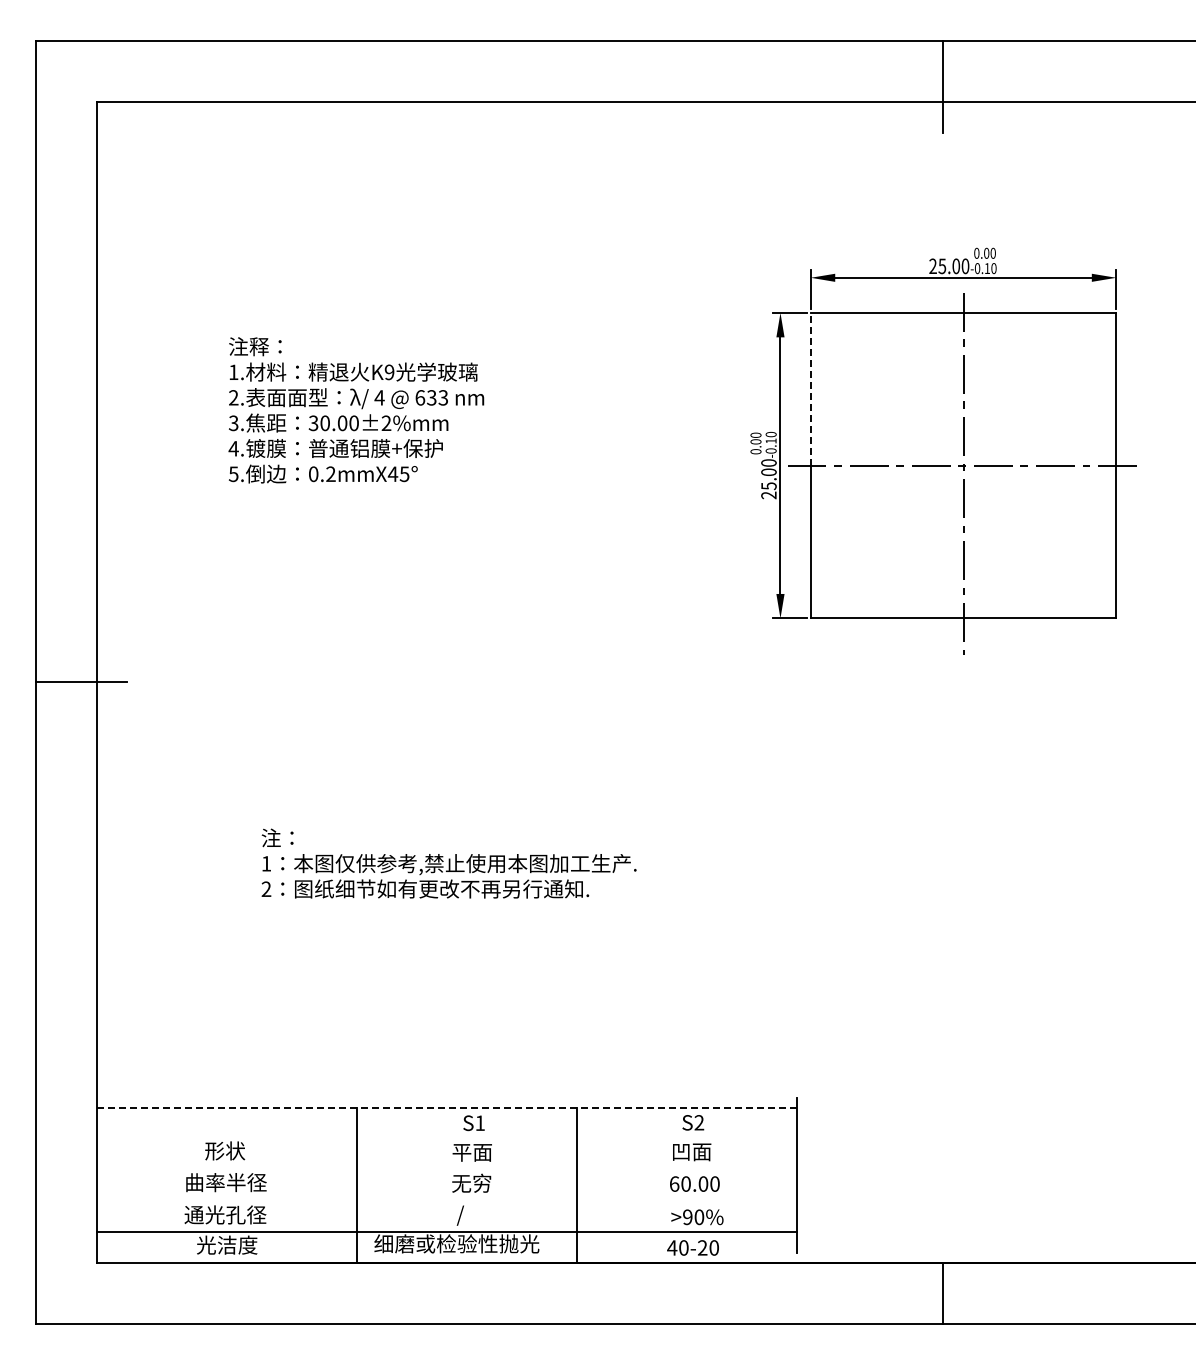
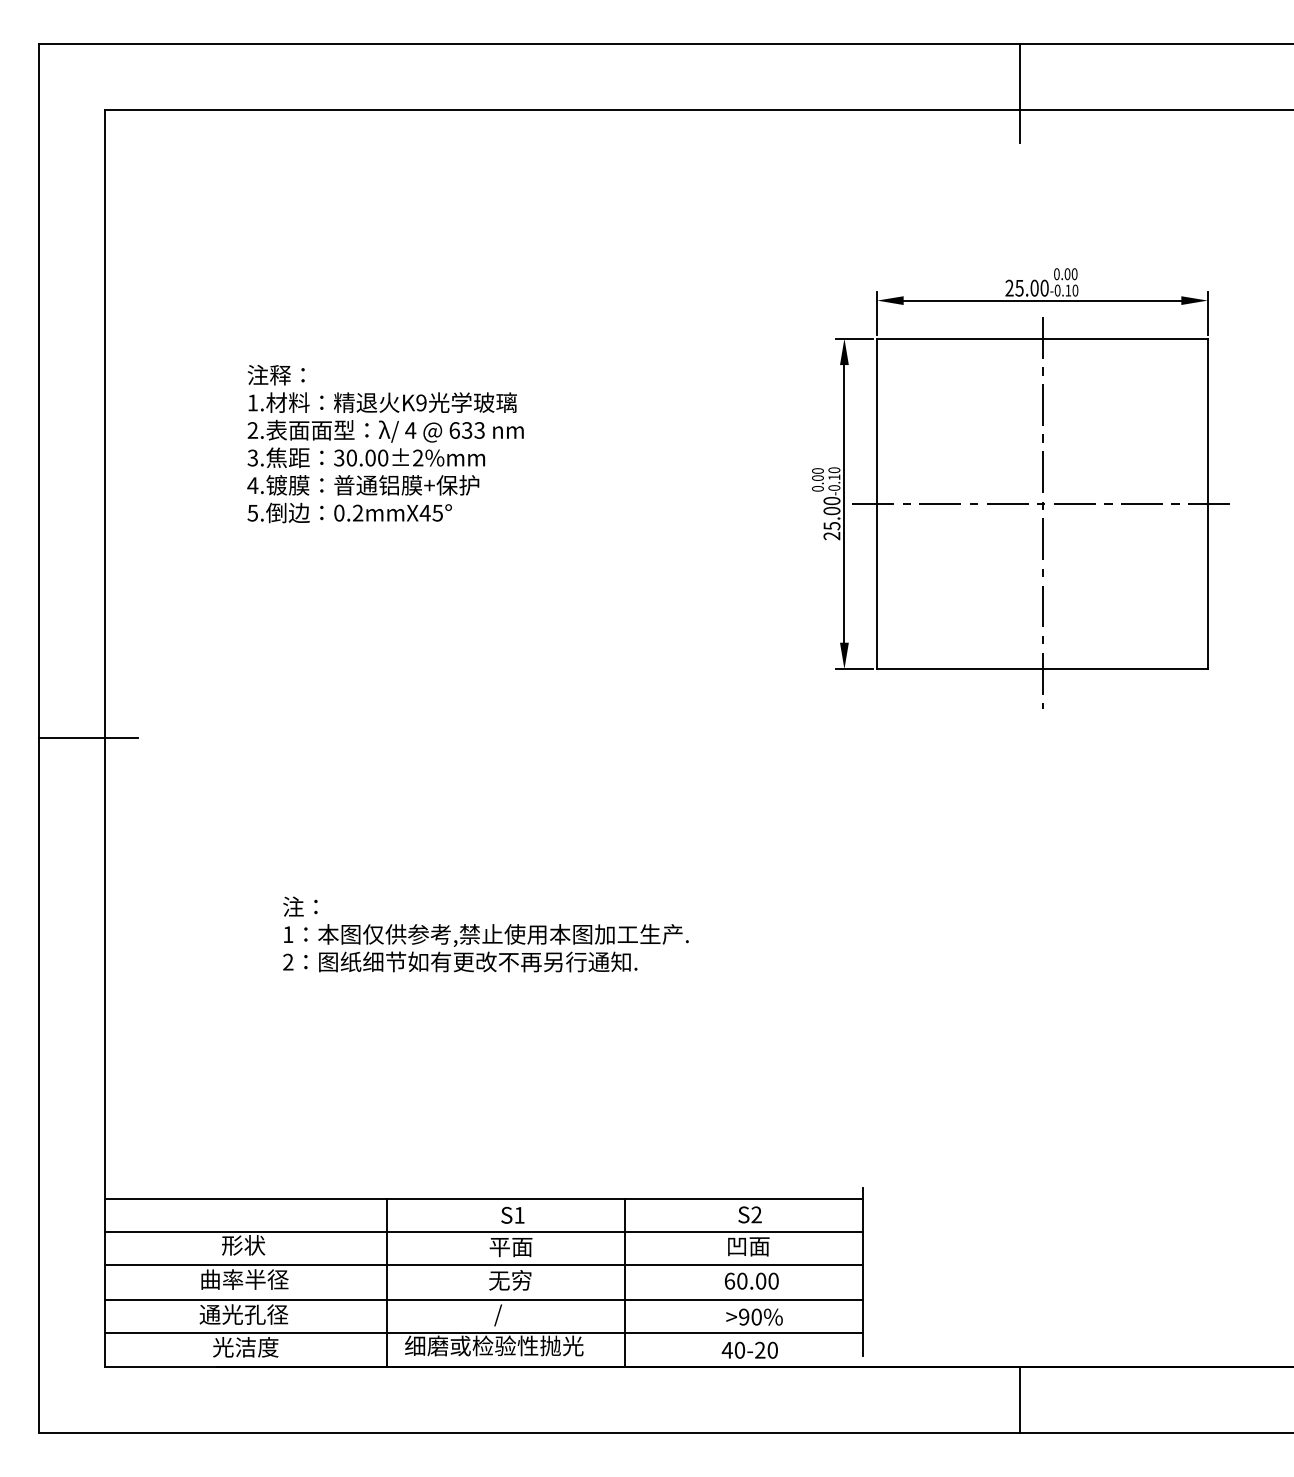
line: (810, 388) -> (876, 420), dashed -> solid
line: (447, 1108) -> (484, 1199), dashed -> solid
line: (446, 1138) -> (483, 1231), added
line: (446, 1168) -> (483, 1264), added
line: (446, 1201) -> (483, 1300), added

